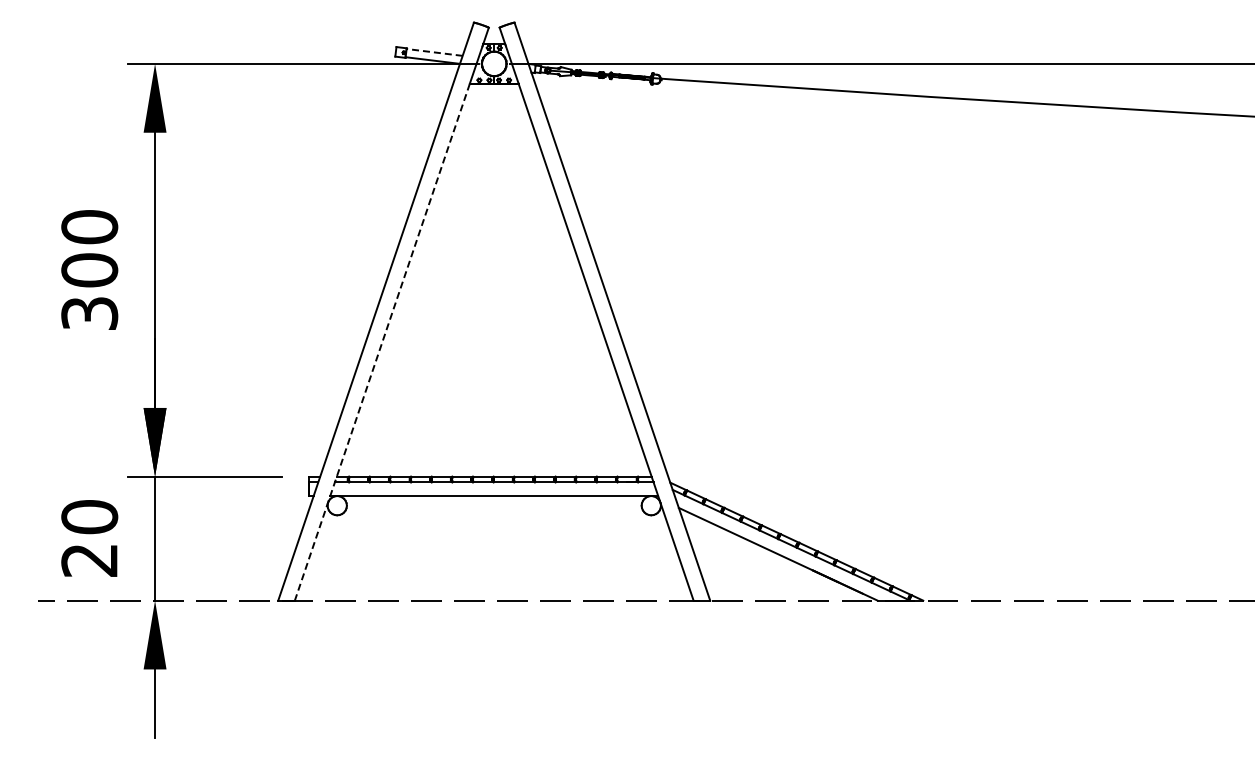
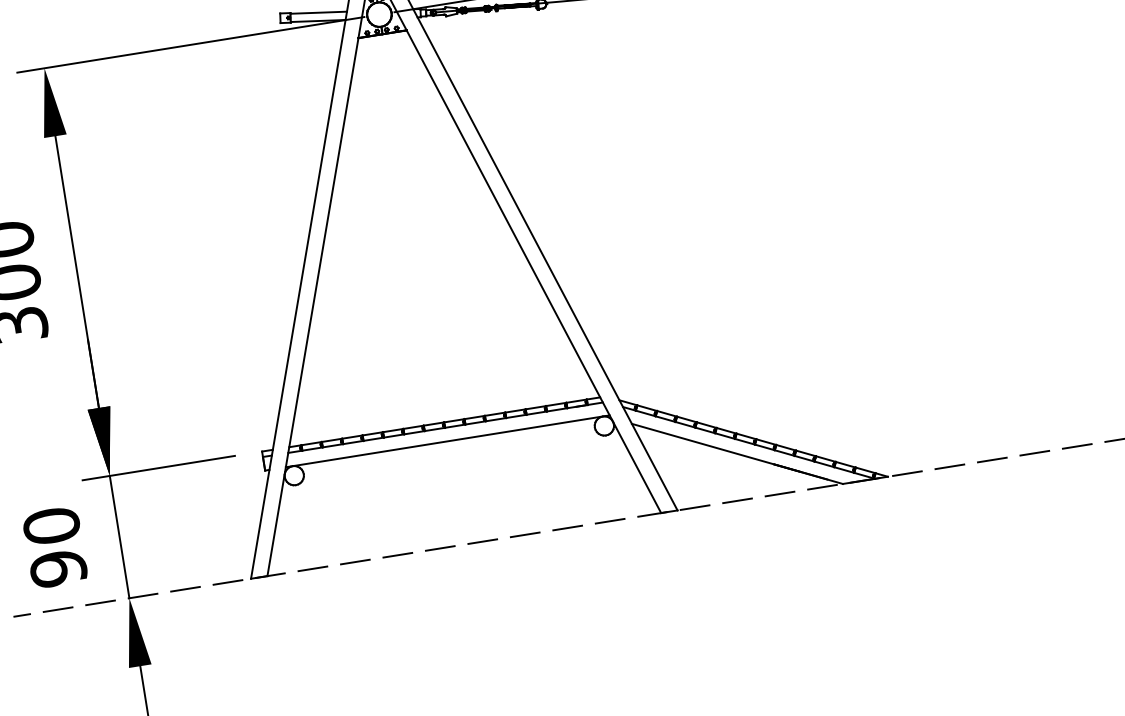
line: (434, 52) -> (318, 12), dashed -> solid
line: (382, 342) -> (313, 307), dashed -> solid
text: (89, 560) -> (58, 568), 20 -> 90

